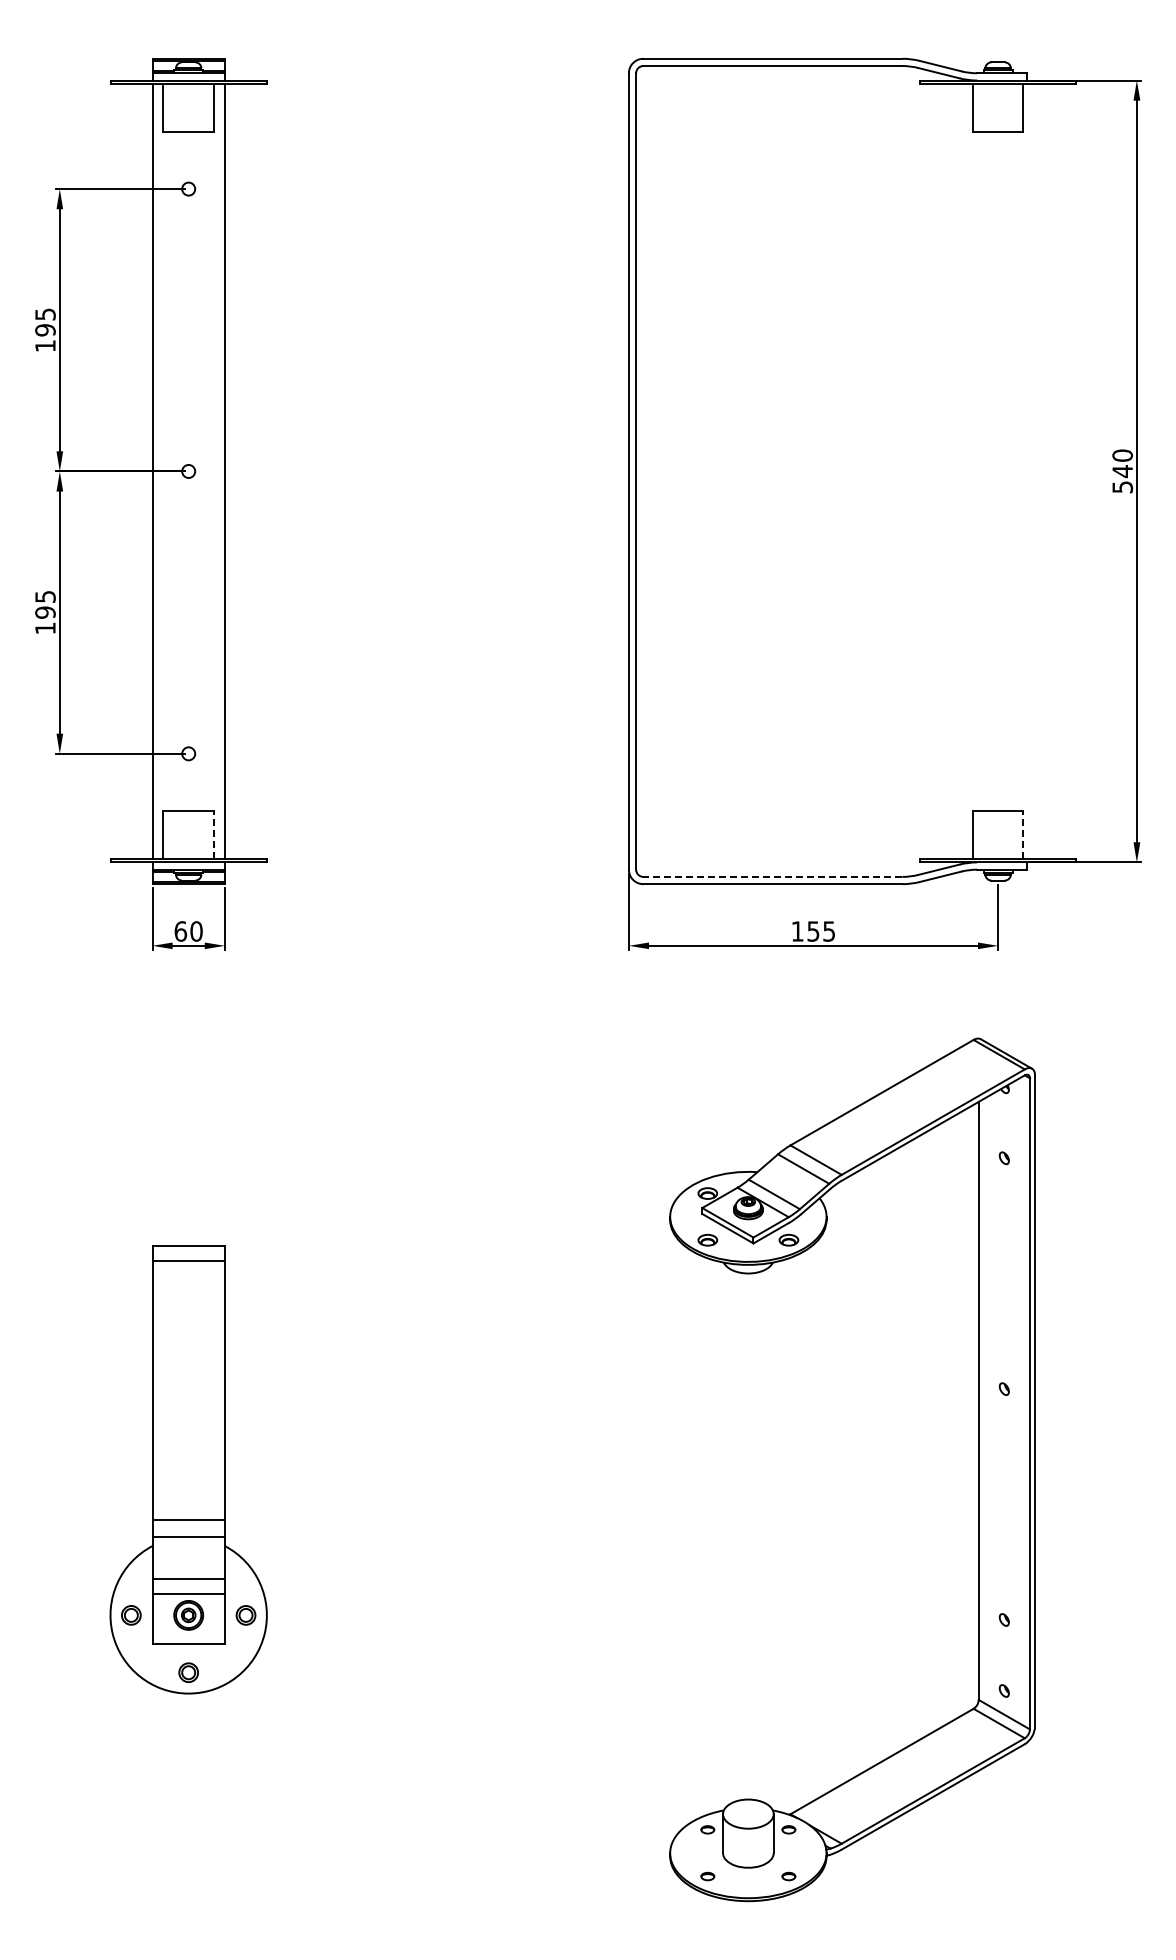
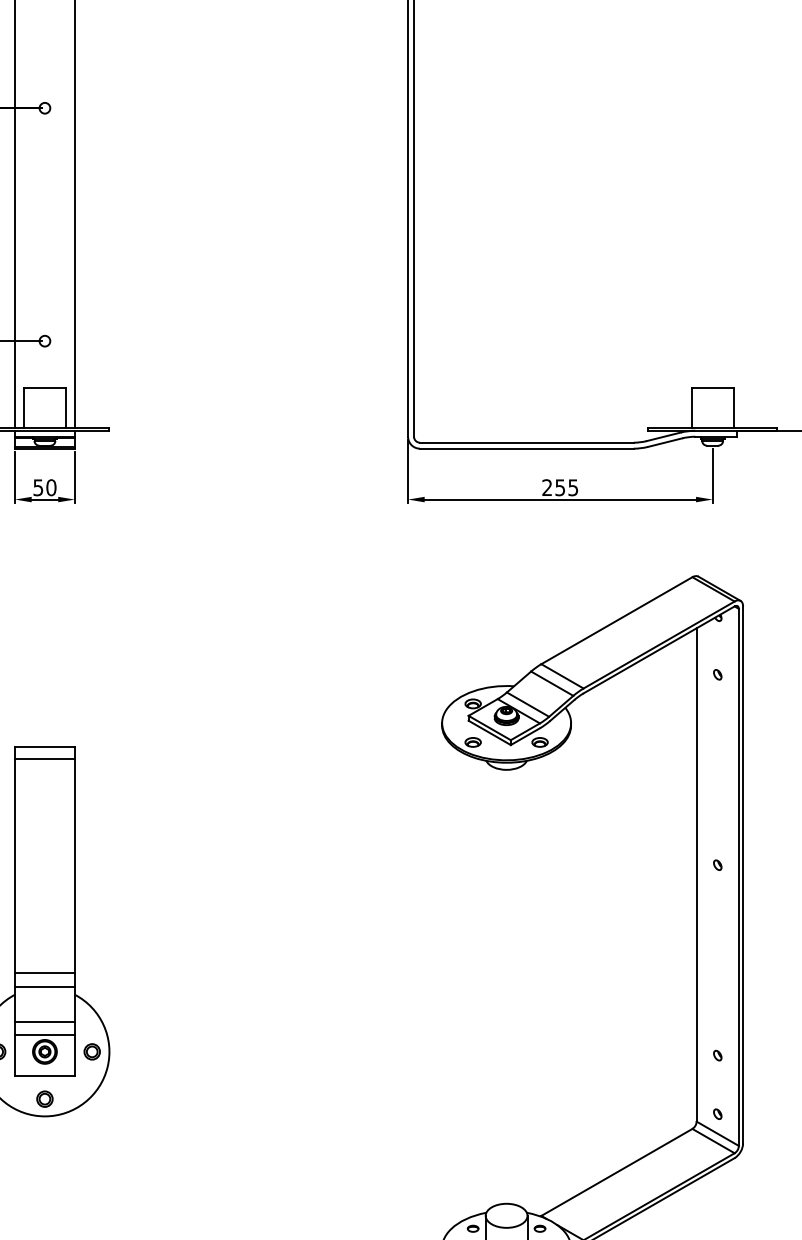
line: (214, 834) -> (66, 407), dashed -> solid
line: (1023, 834) -> (733, 407), dashed -> solid
line: (772, 876) -> (526, 442), dashed -> solid
text: (180, 931) -> (38, 487), 60 -> 50
text: (797, 931) -> (547, 487), 155 -> 255

